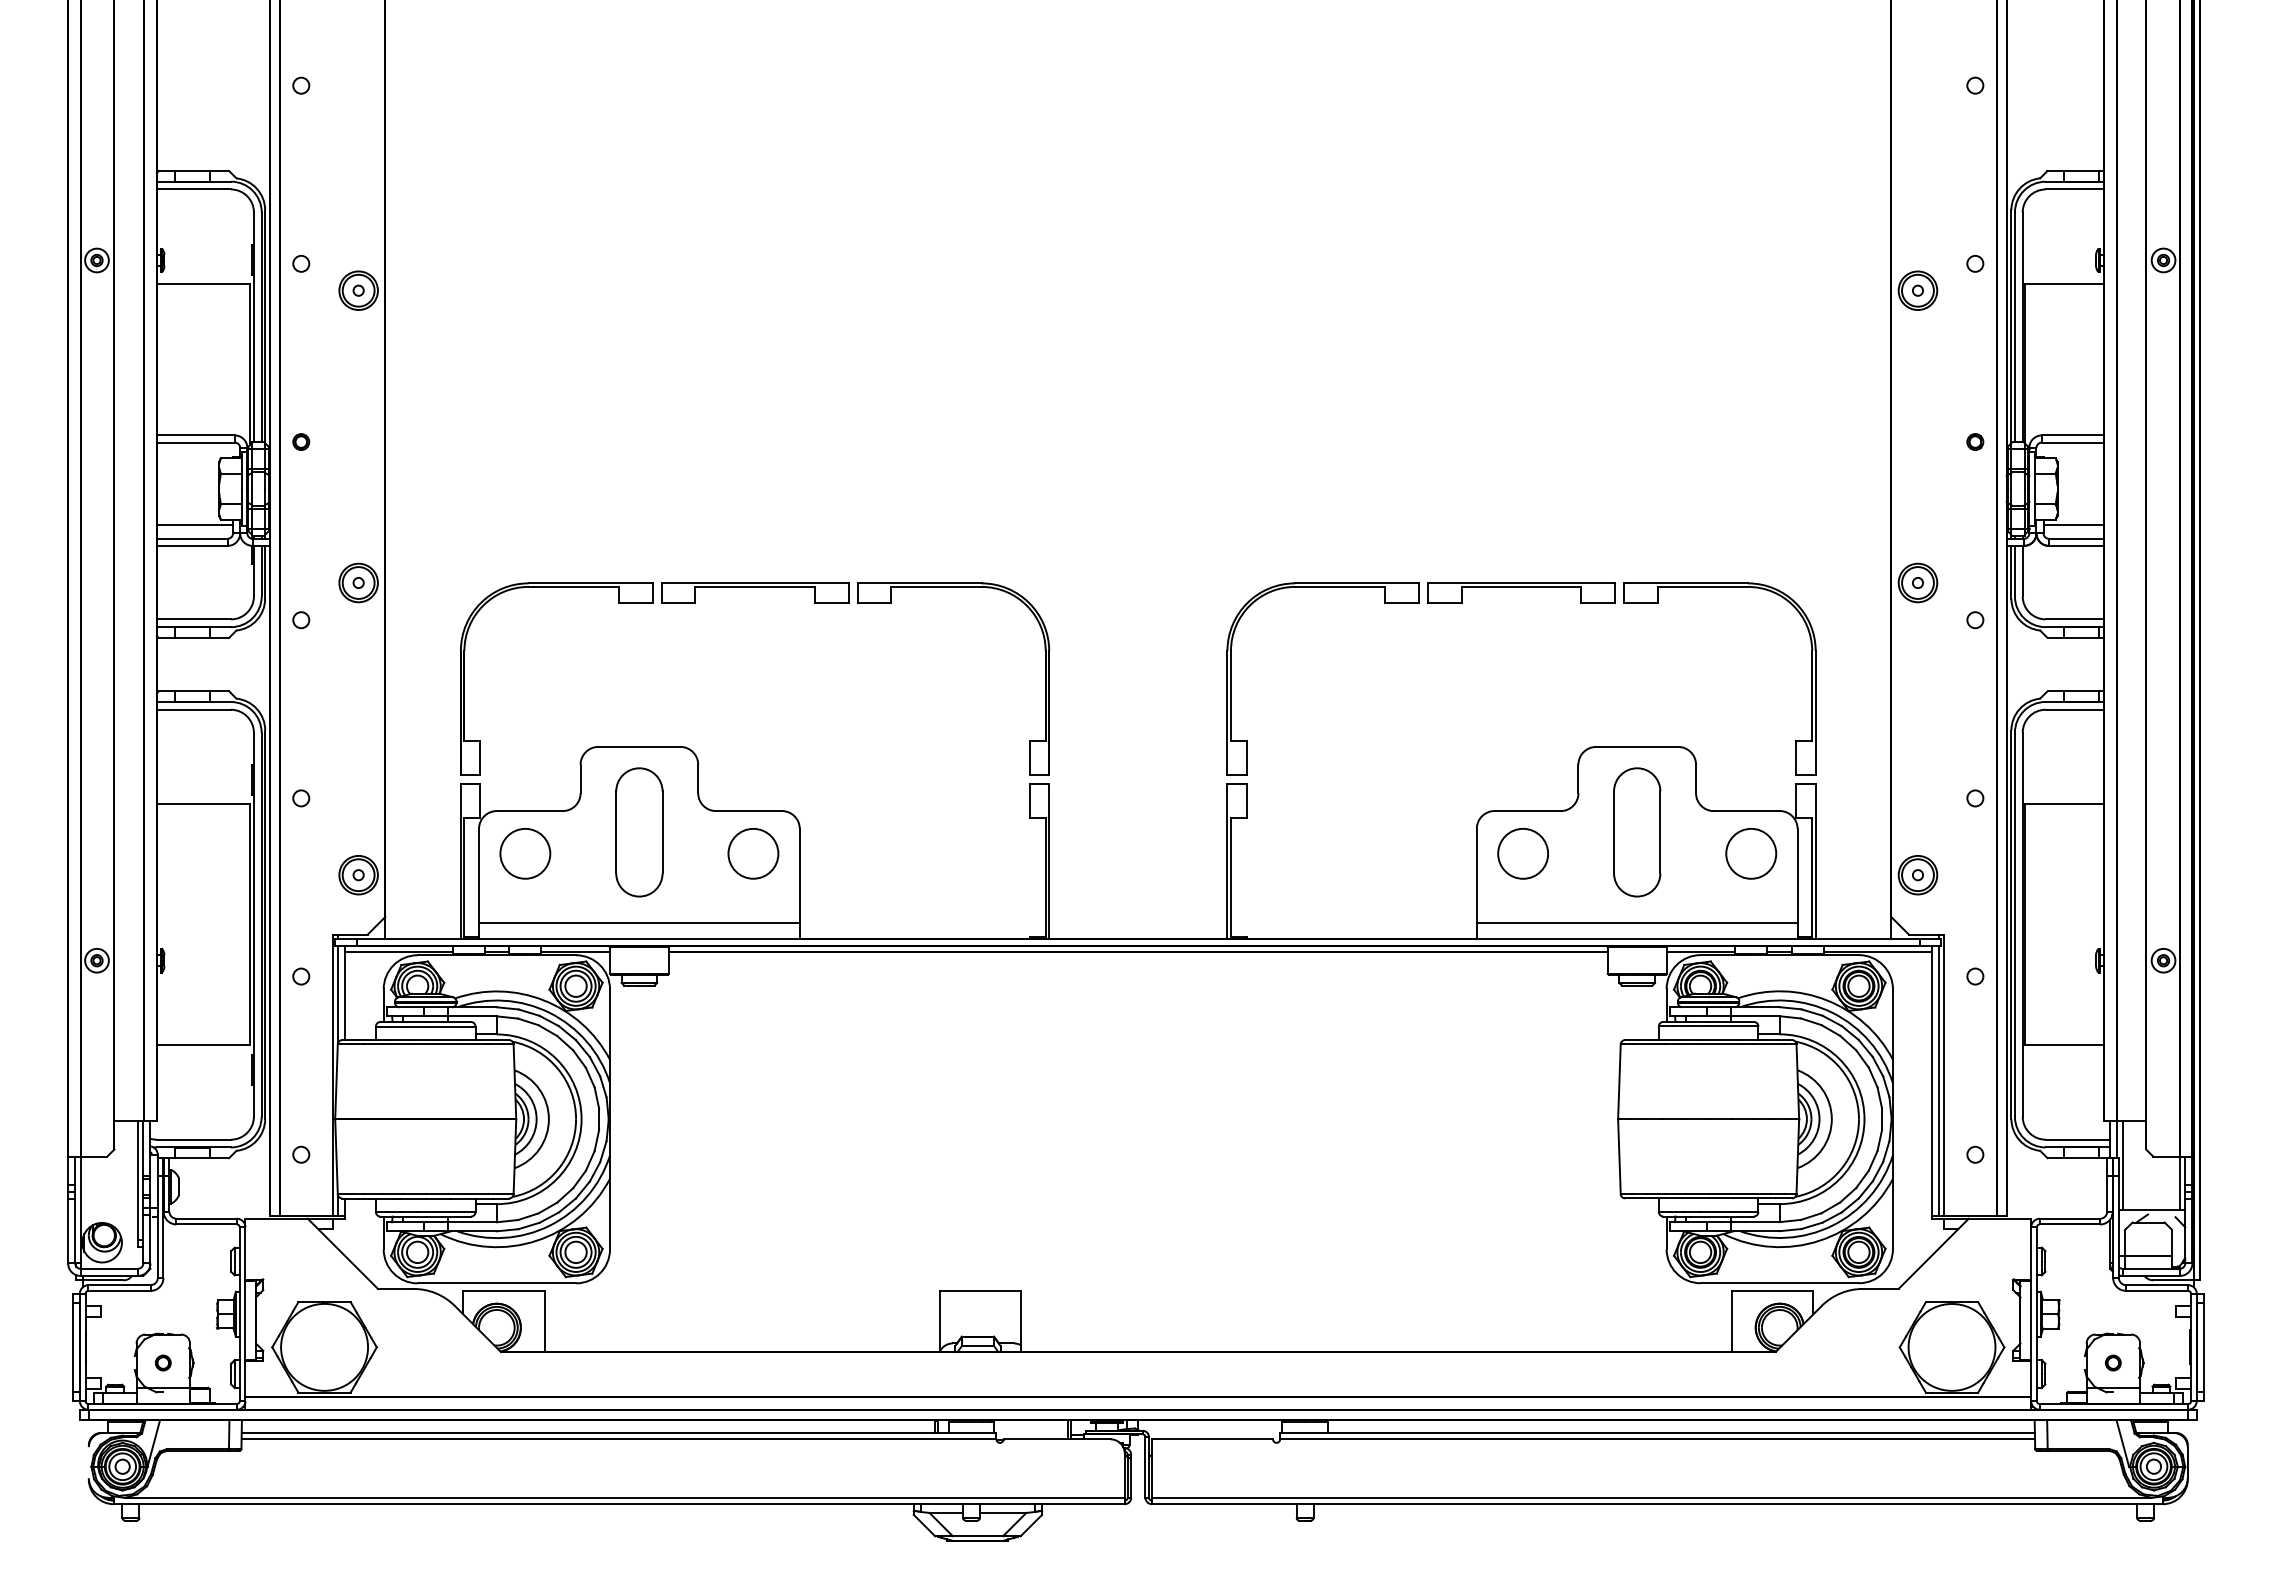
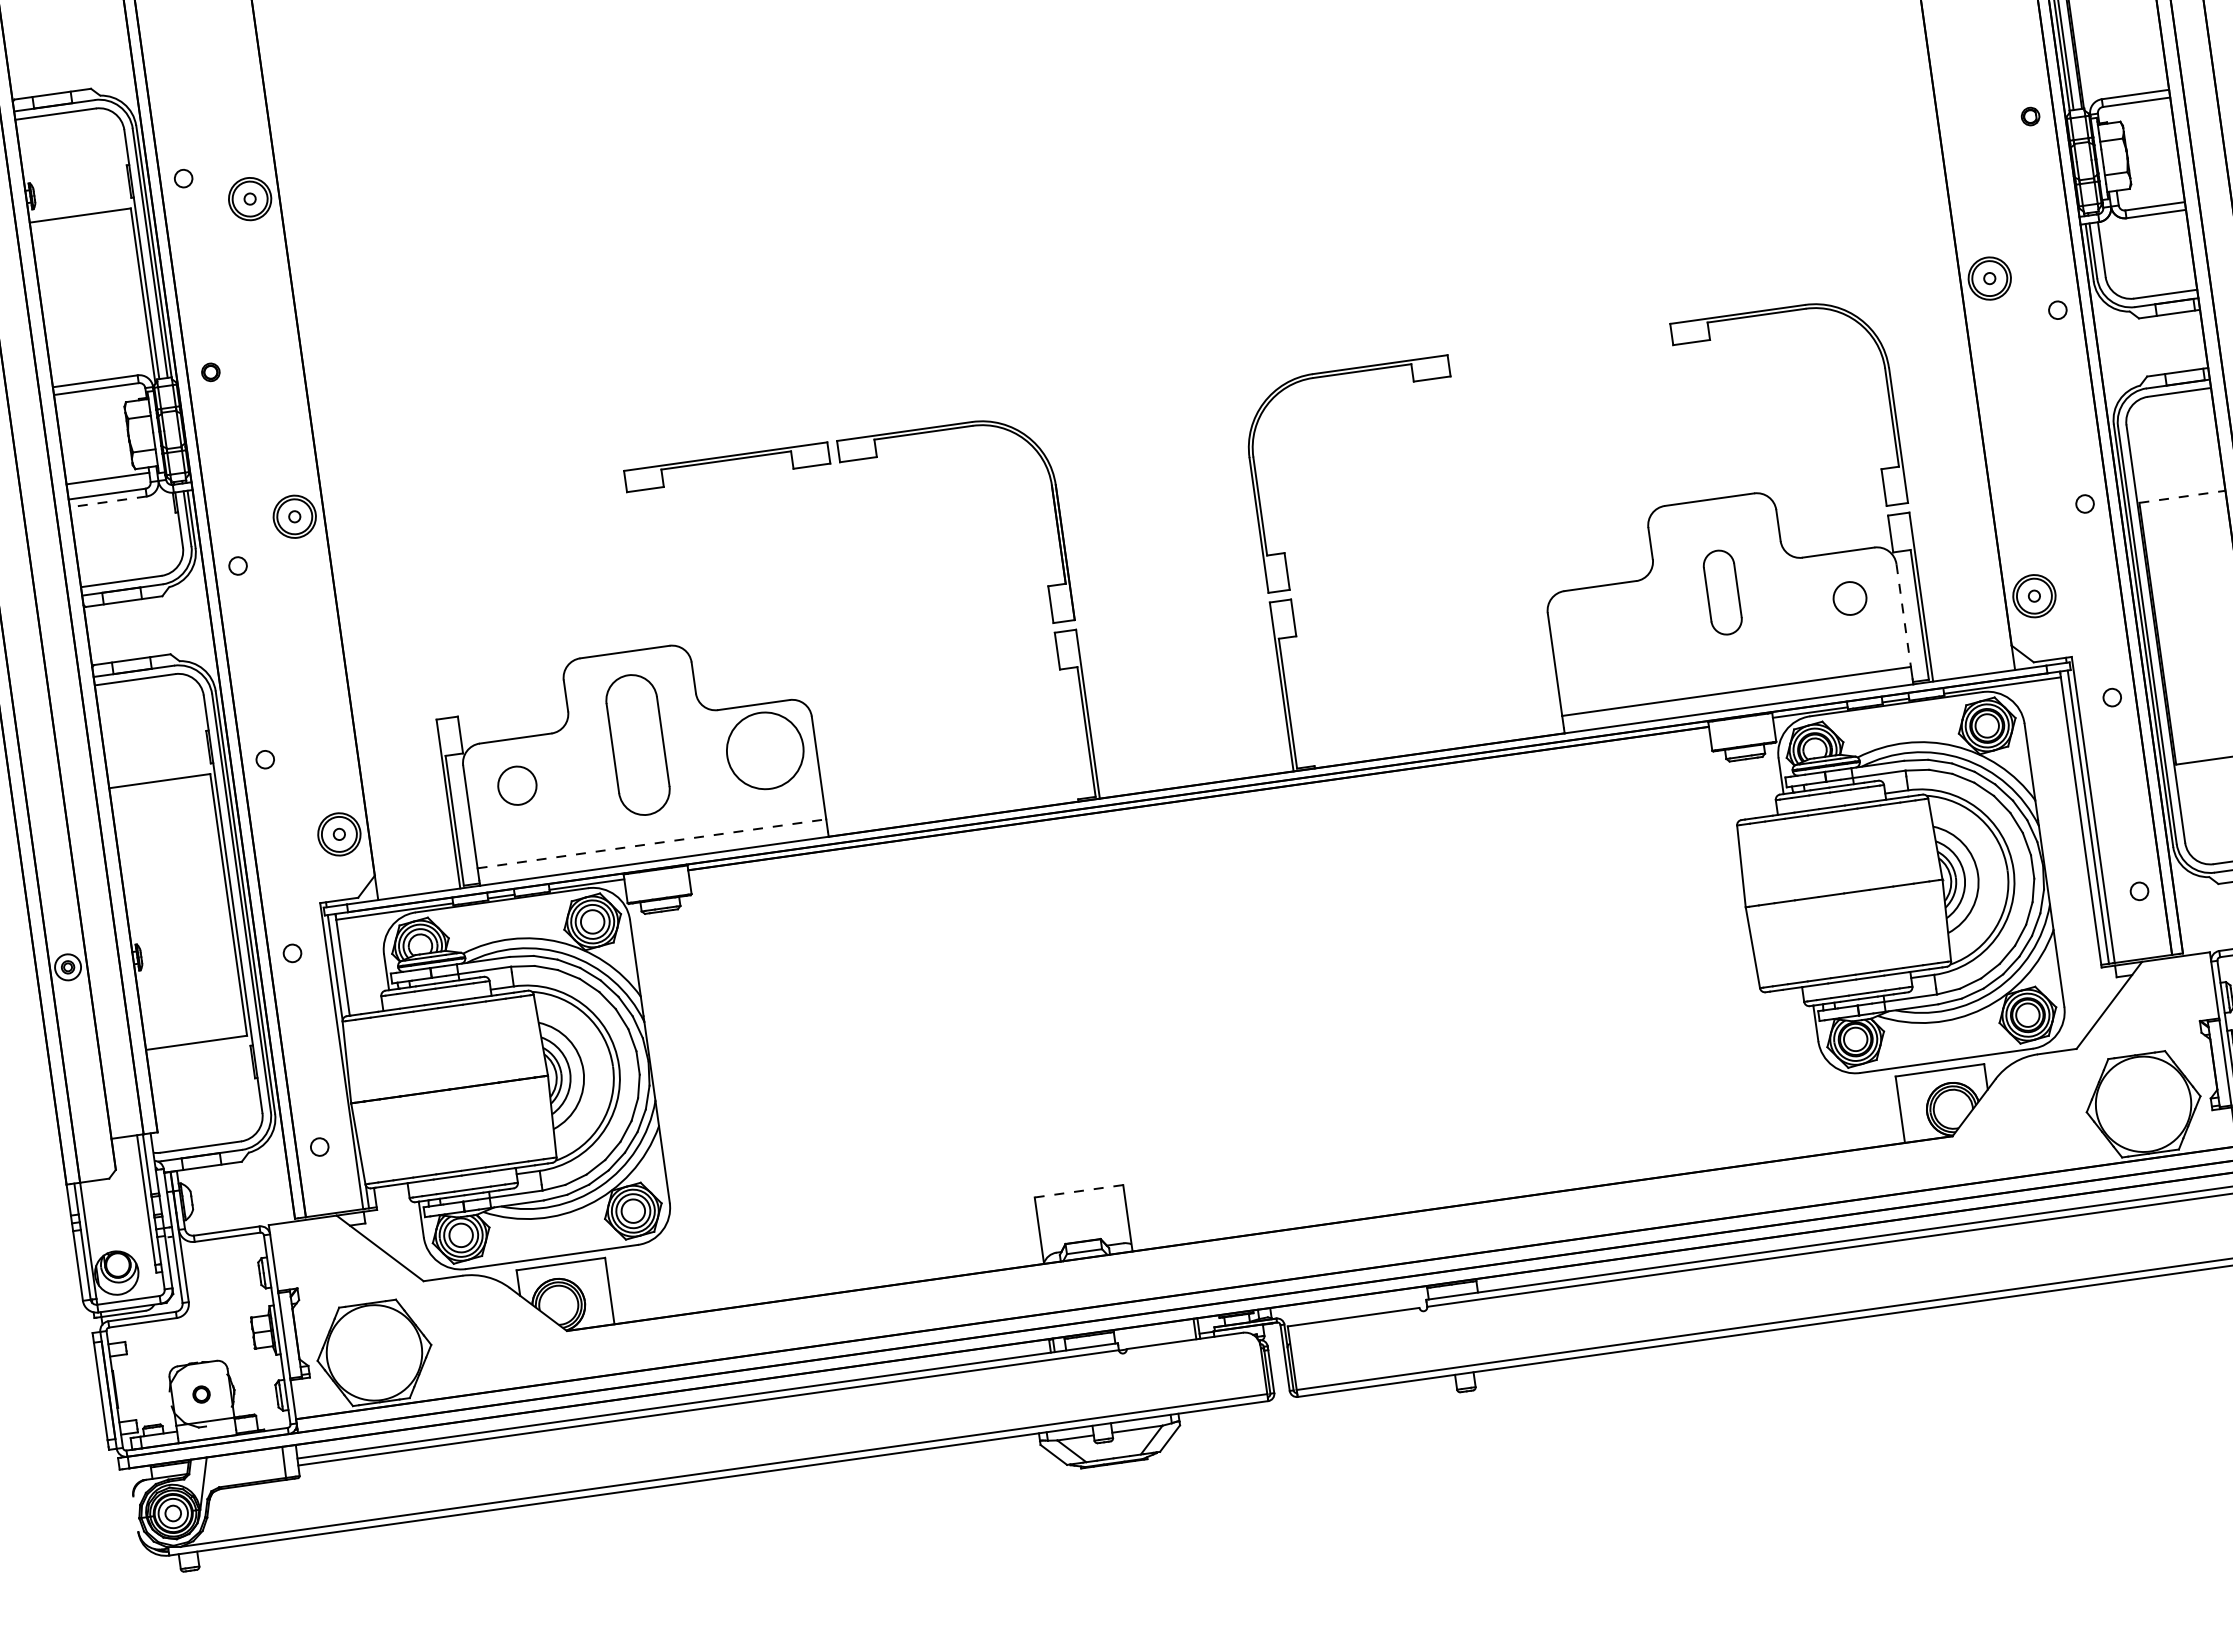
line: (2073, 524) -> (2149, 191), removed
line: (191, 545) -> (107, 501), solid -> dashed
part: (556, 587) -> (510, 491), removed
part: (1521, 592) -> (1560, 349), removed
line: (2064, 804) -> (2182, 496), solid -> dashed
part: (1637, 832) -> (1723, 592), size x0.6
circle: (525, 853) -> (517, 785), size x0.7
circle: (753, 853) -> (765, 750), size x1.4
circle: (1522, 853) -> (1601, 633), removed
circle: (1751, 853) -> (1850, 598), size x0.6
line: (1797, 876) -> (1903, 616), solid -> dashed
line: (639, 923) -> (652, 844), solid -> dashed
line: (980, 1290) -> (1078, 1190), solid -> dashed

